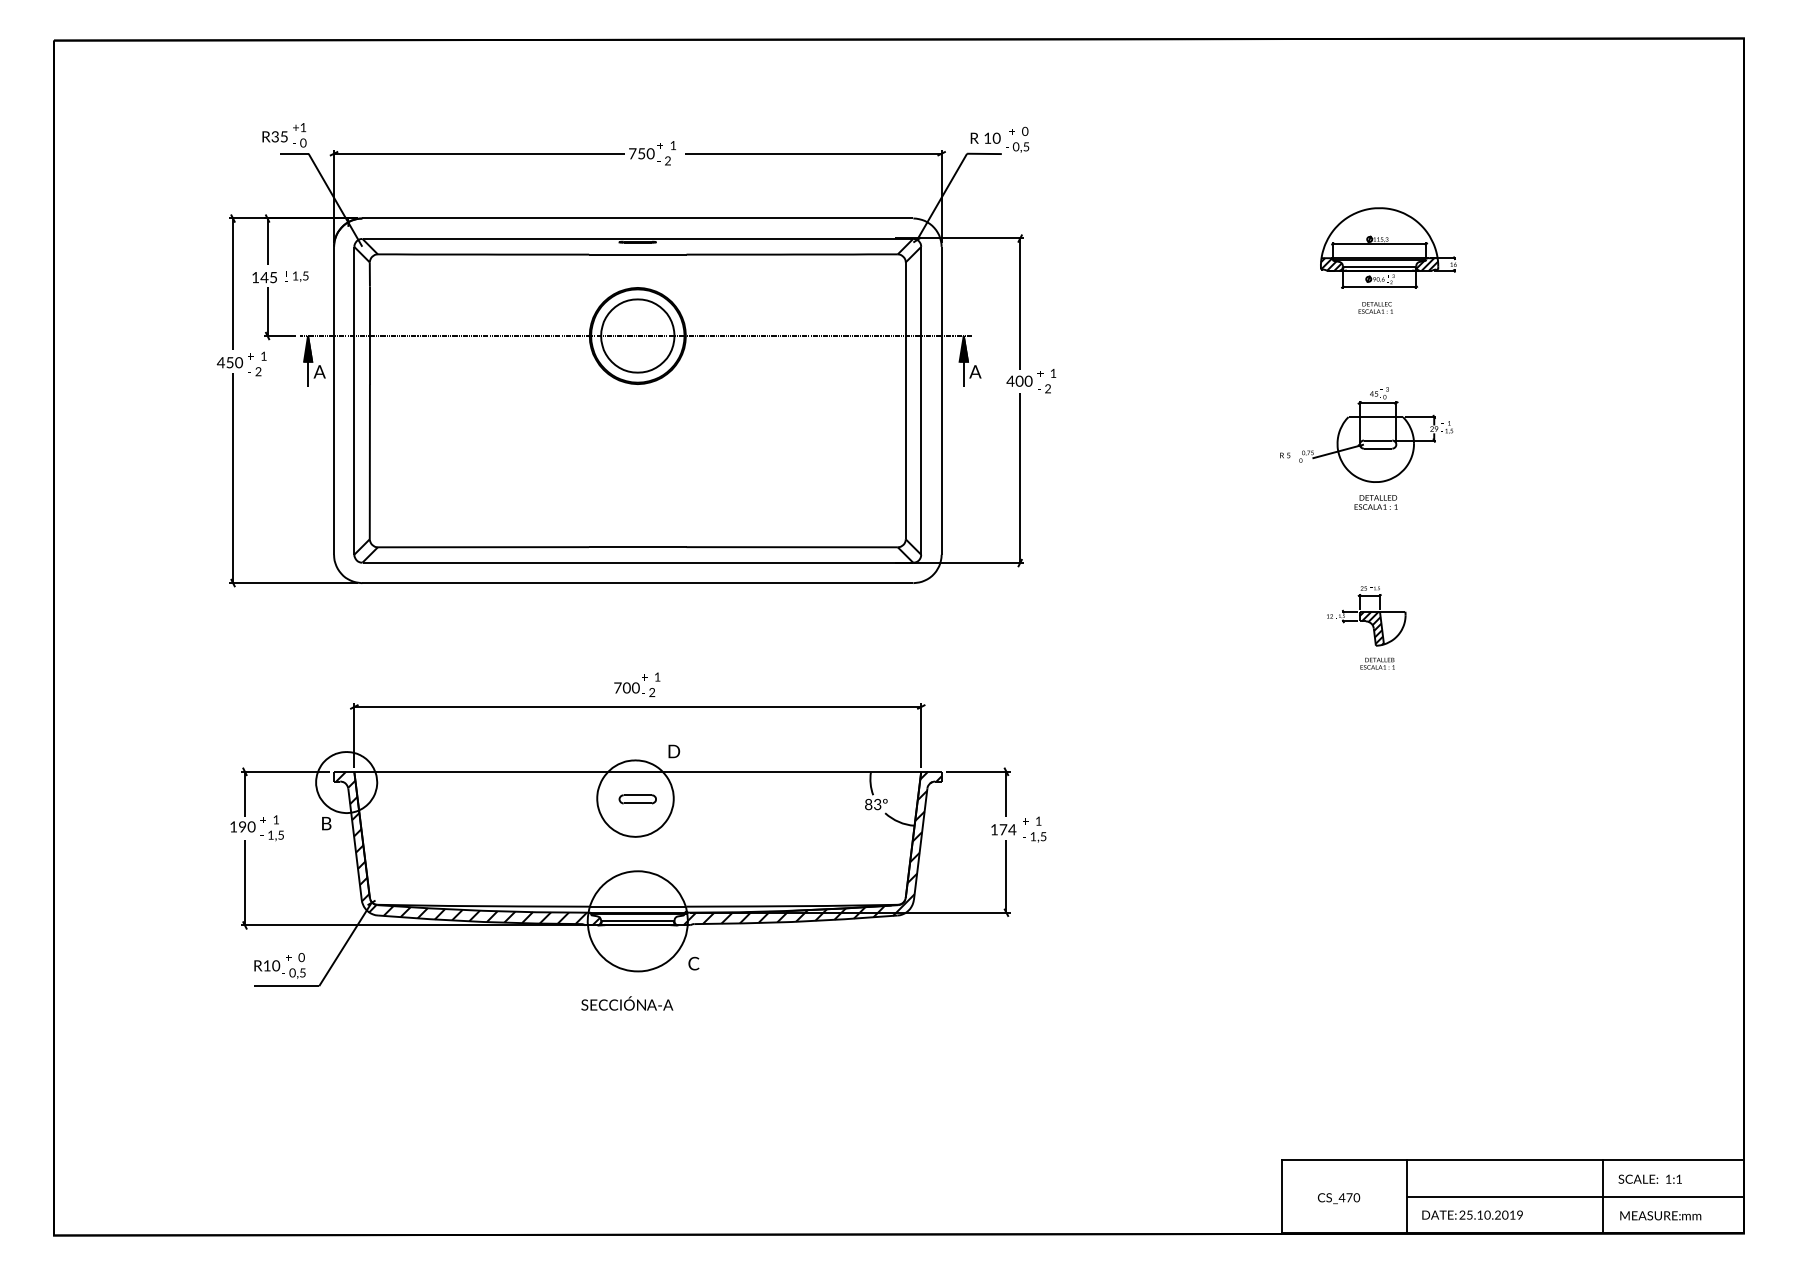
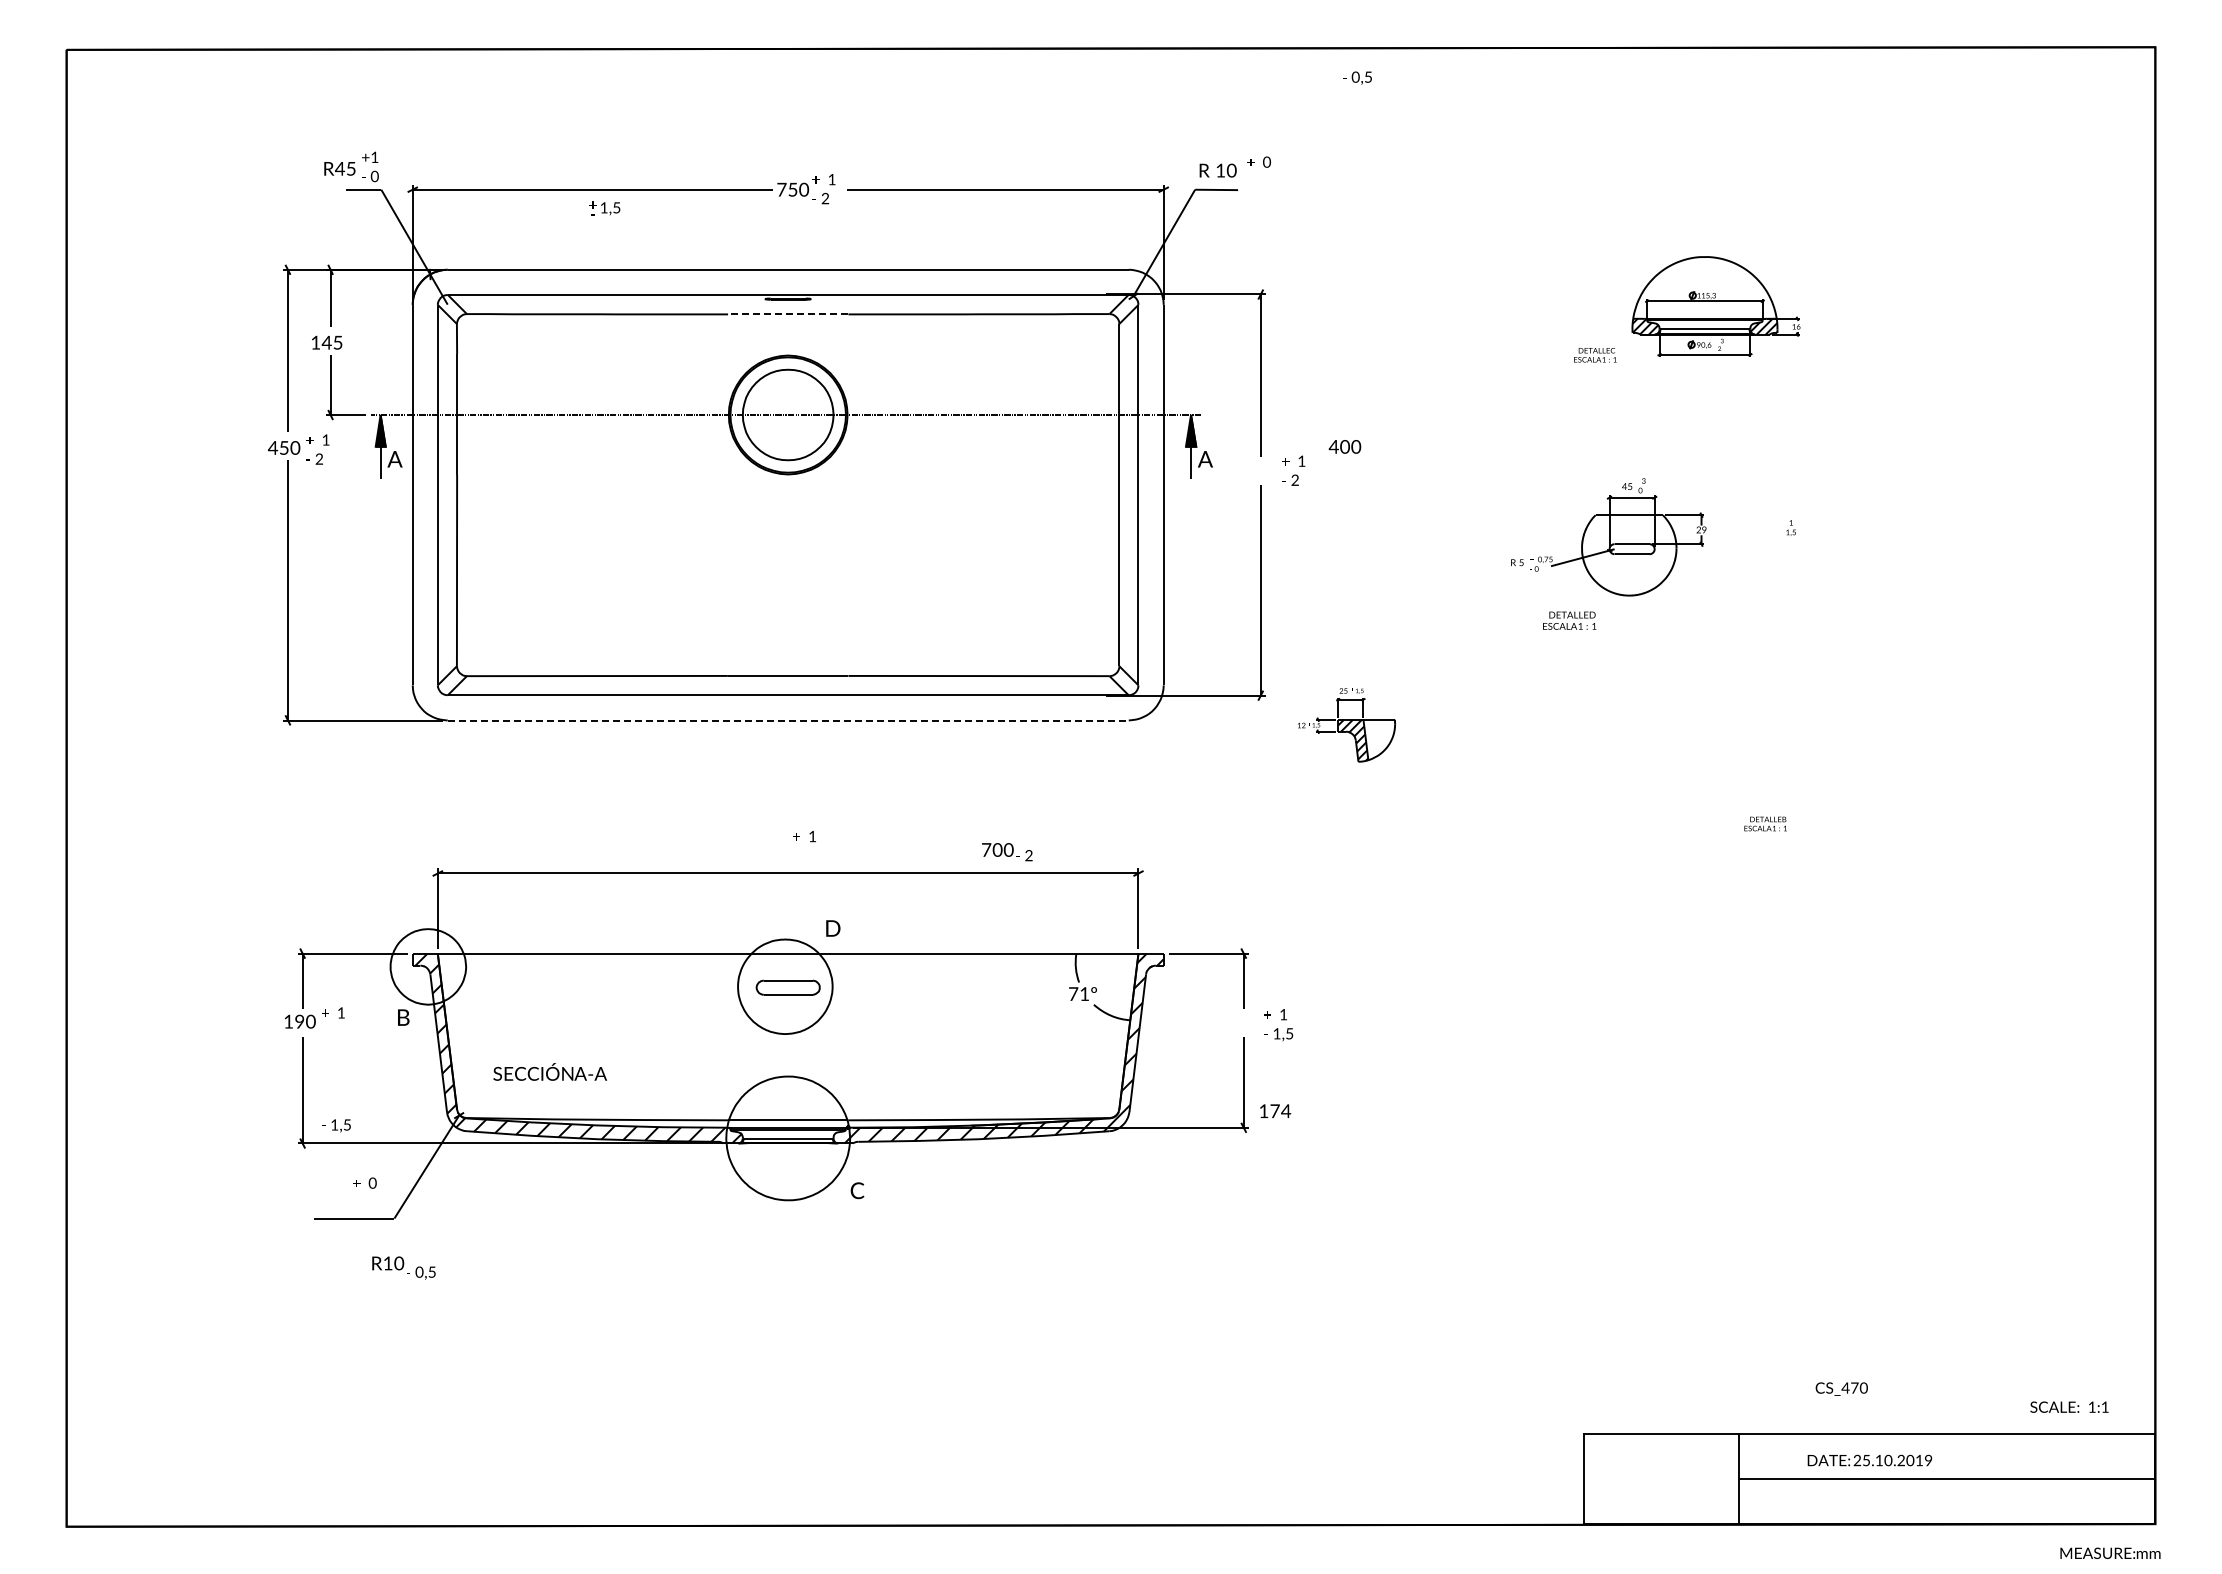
text: (275, 136) -> (340, 168), R35 -> R45
text: (1017, 147) -> (1357, 77), moved
line: (637, 254) -> (787, 314), solid -> dashed
text: (295, 276) -> (604, 208), moved
text: (1375, 308) -> (1595, 355), moved
text: (1019, 380) -> (1344, 446), moved
part: (1358, 435) -> (1608, 537), moved
text: (1375, 502) -> (1569, 620), moved
line: (638, 583) -> (788, 720), solid -> dashed
part: (1366, 616) -> (1346, 725), moved
text: (1377, 663) -> (1765, 823), moved
text: (634, 689) -> (1007, 852), moved
part: (637, 799) -> (787, 987), size x1.4
text: (873, 804) -> (1079, 994), 83º -> 71º
text: (1003, 829) -> (1275, 1110), moved
text: (272, 835) -> (336, 1125), moved
text: (279, 969) -> (403, 1267), moved
text: (626, 1003) -> (549, 1071), moved
text: (1650, 1178) -> (2069, 1406), moved
line: (1603, 1196) -> (1981, 1478), removed
text: (1338, 1198) -> (1841, 1388), moved
text: (1472, 1215) -> (1869, 1460), moved
text: (1660, 1215) -> (2110, 1552), moved

